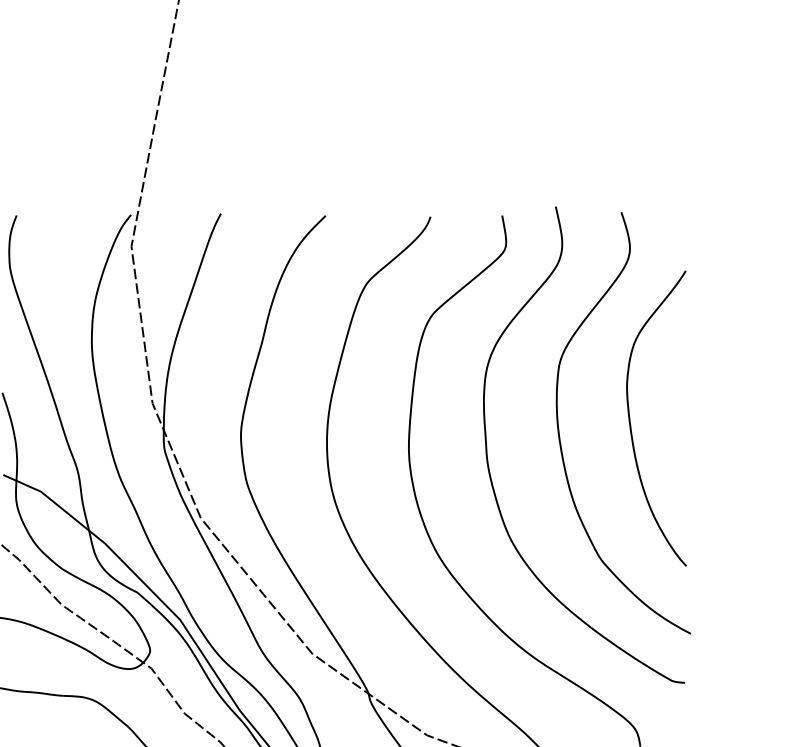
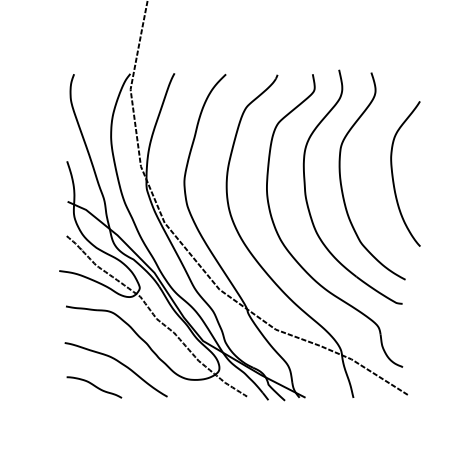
curve: (631, 417) -> (393, 173), moved

